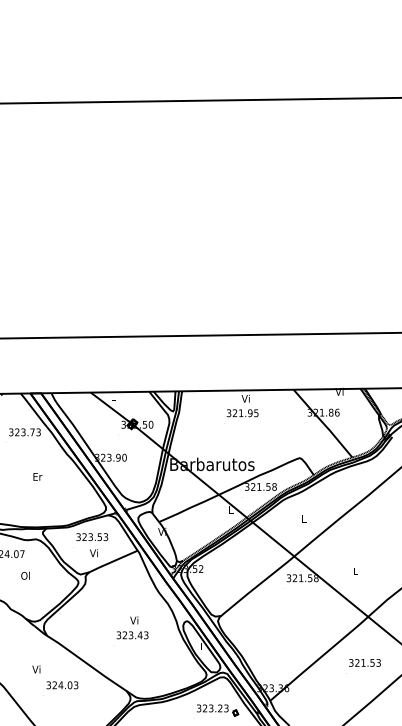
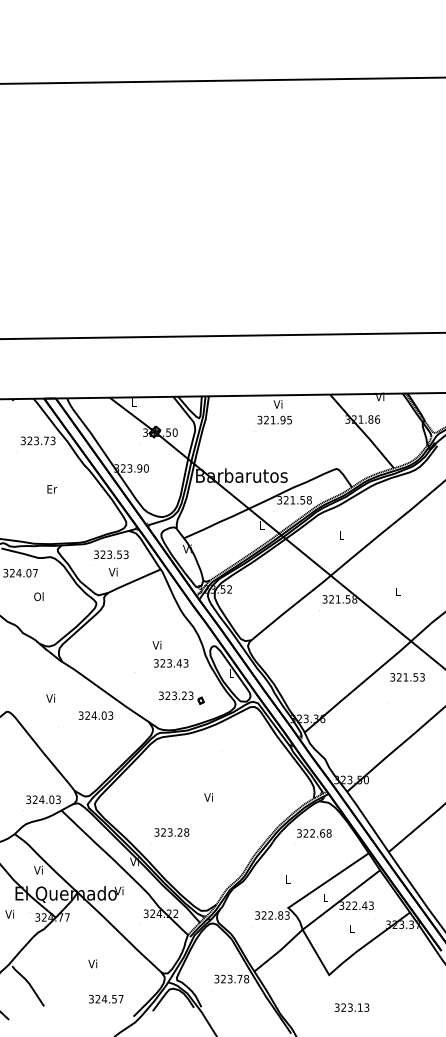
text: (132, 635) -> (171, 663), moved
text: (364, 663) -> (407, 677), moved
text: (62, 685) -> (95, 715), moved
part: (217, 710) -> (181, 697), moved

